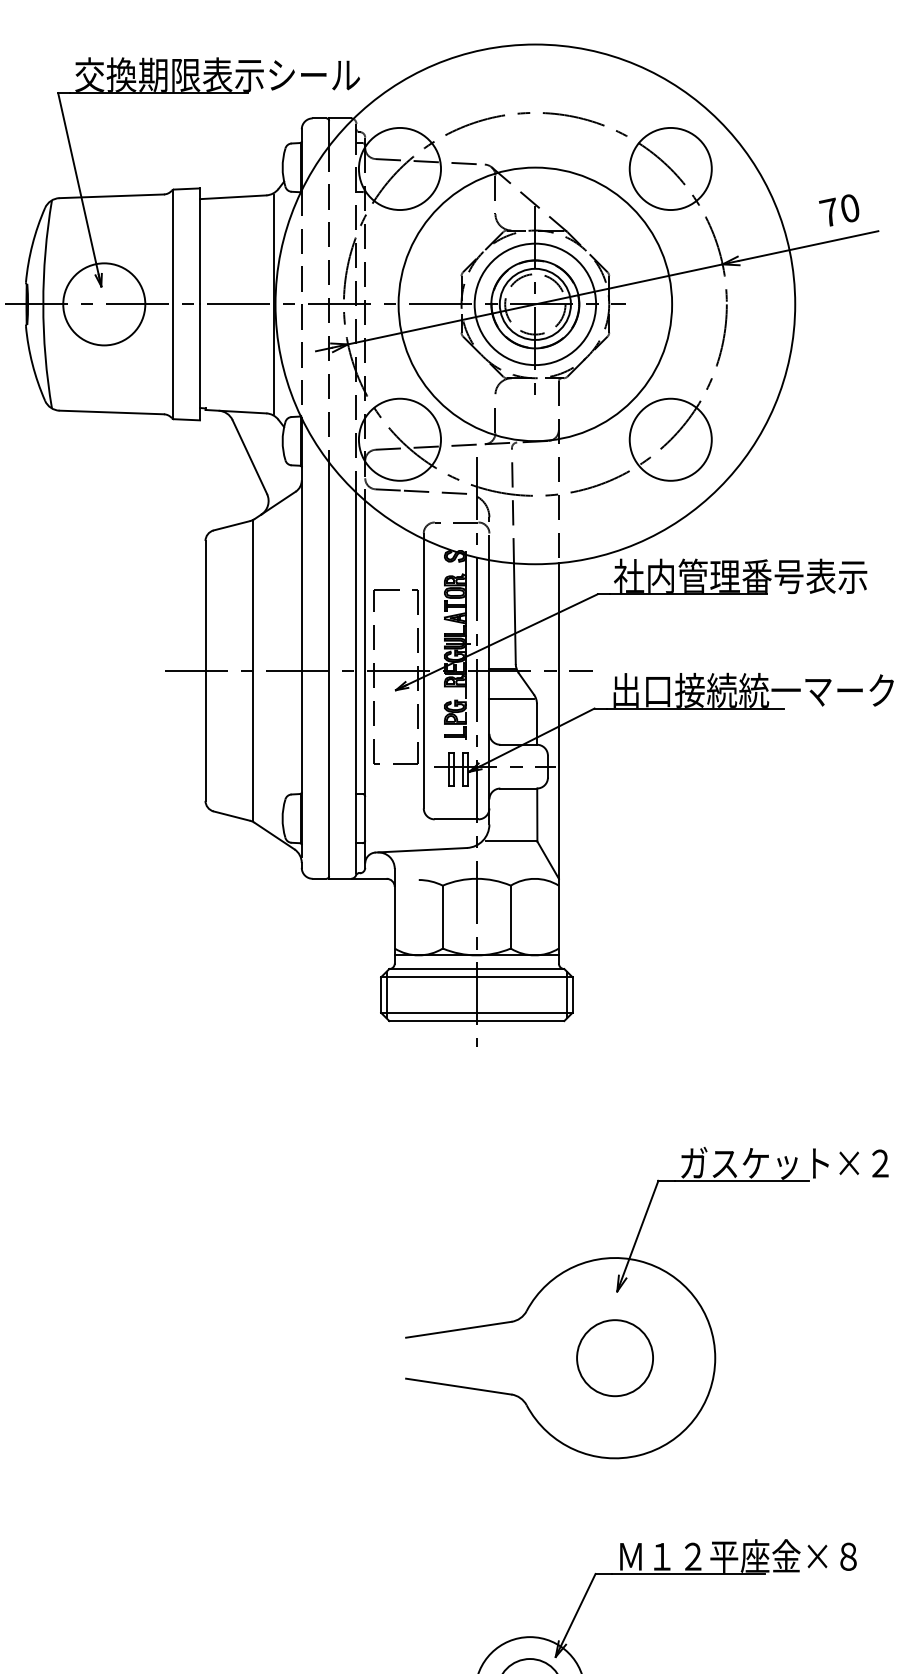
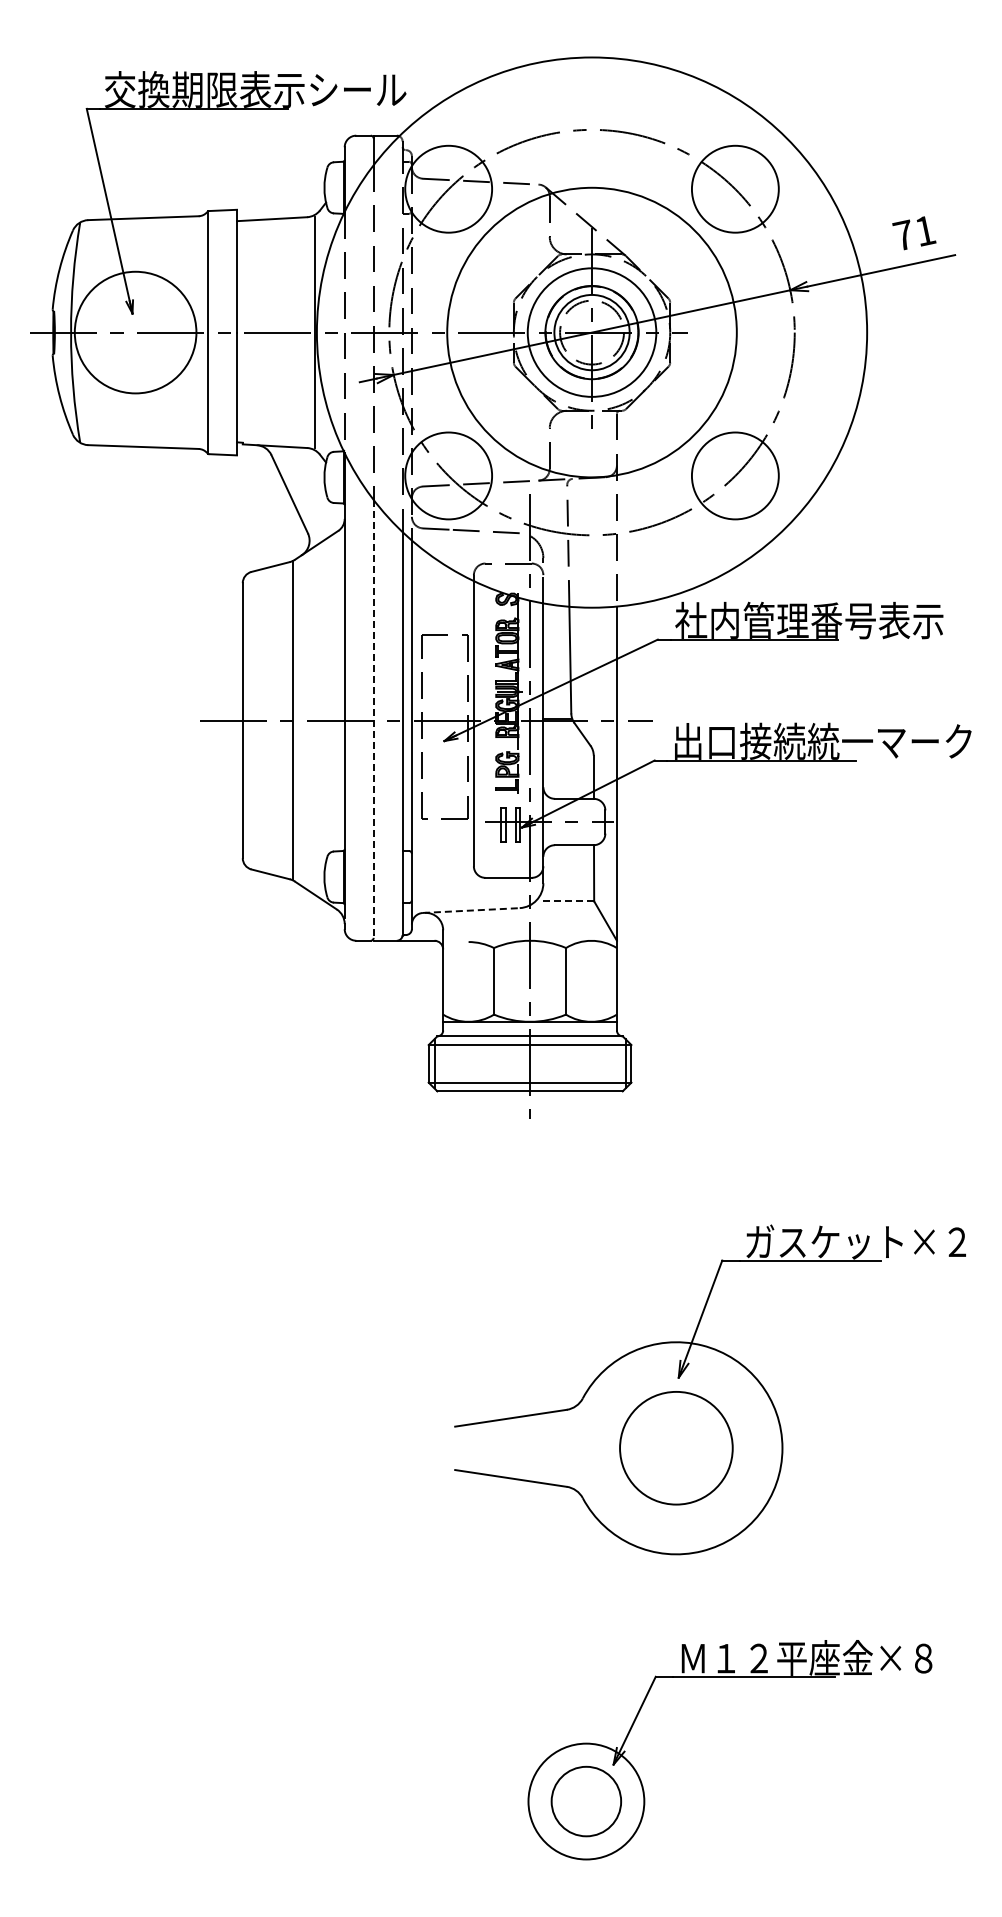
text: (850, 208) -> (925, 231), 70 -> 71
circle: (104, 304) -> (135, 332), size x1.4
line: (328, 670) -> (373, 720), solid -> dashed
line: (511, 699) -> (566, 750), removed
line: (511, 841) -> (566, 901), solid -> dashed
line: (421, 850) -> (471, 910), solid -> dashed
circle: (615, 1358) -> (676, 1448), size x1.4

